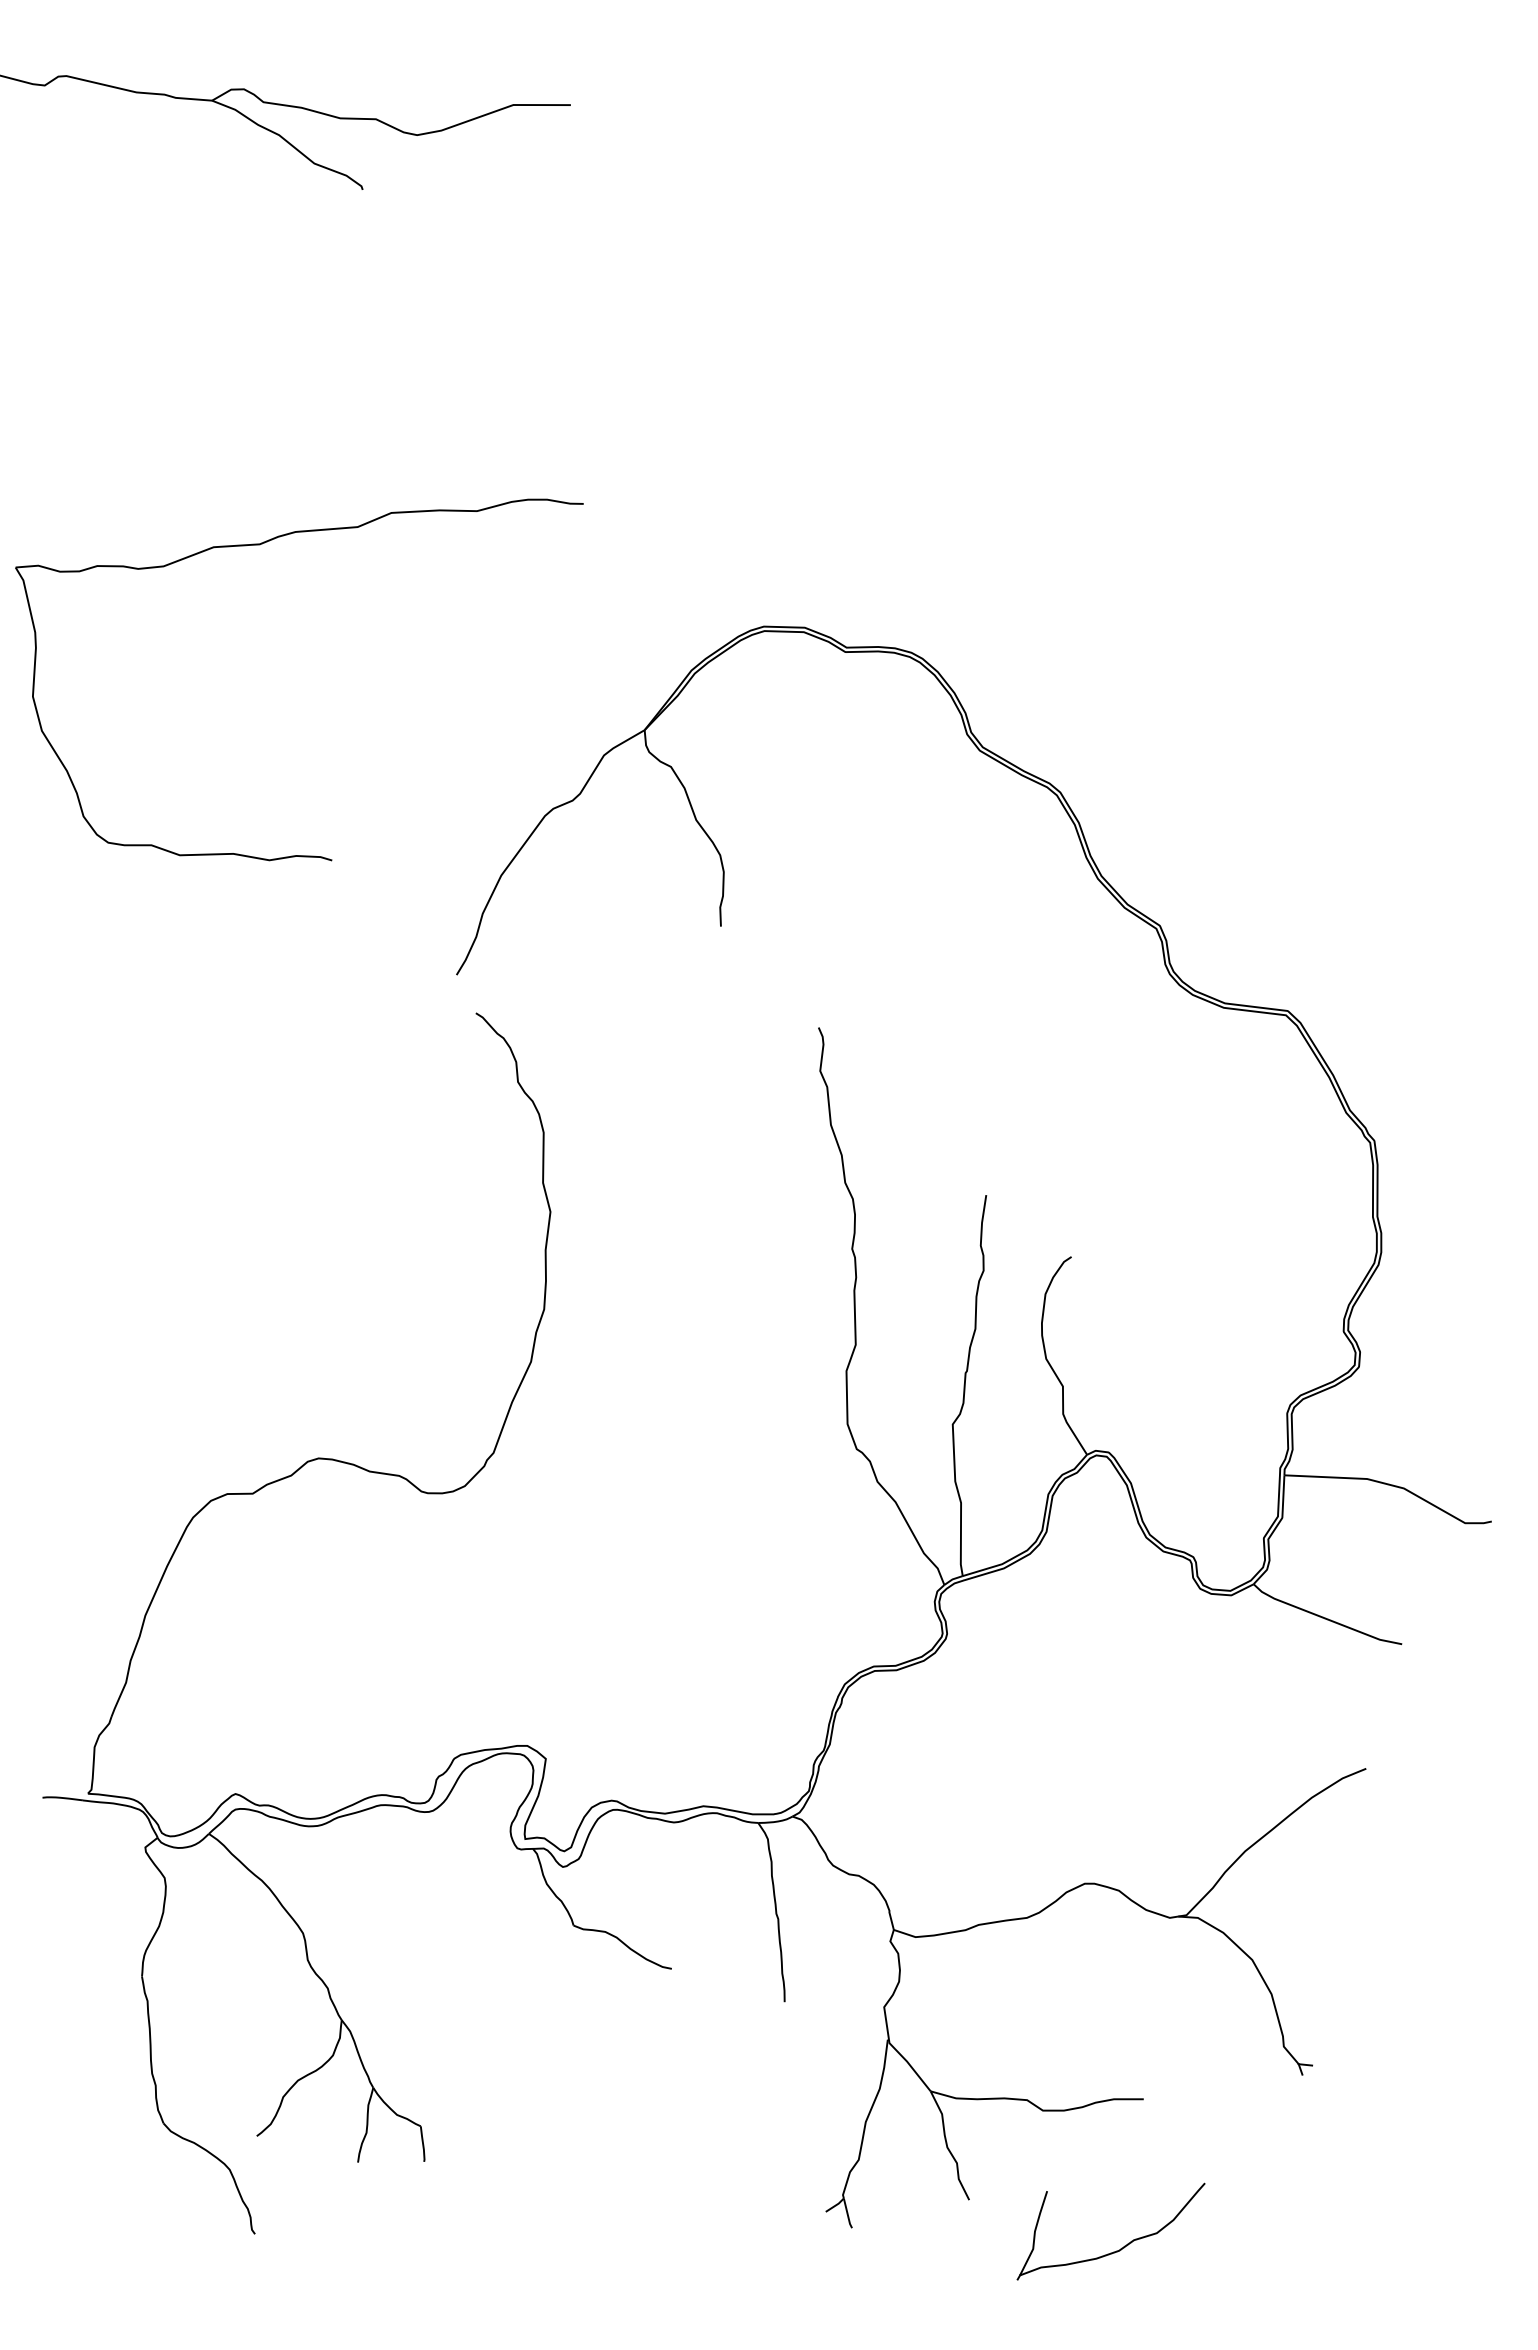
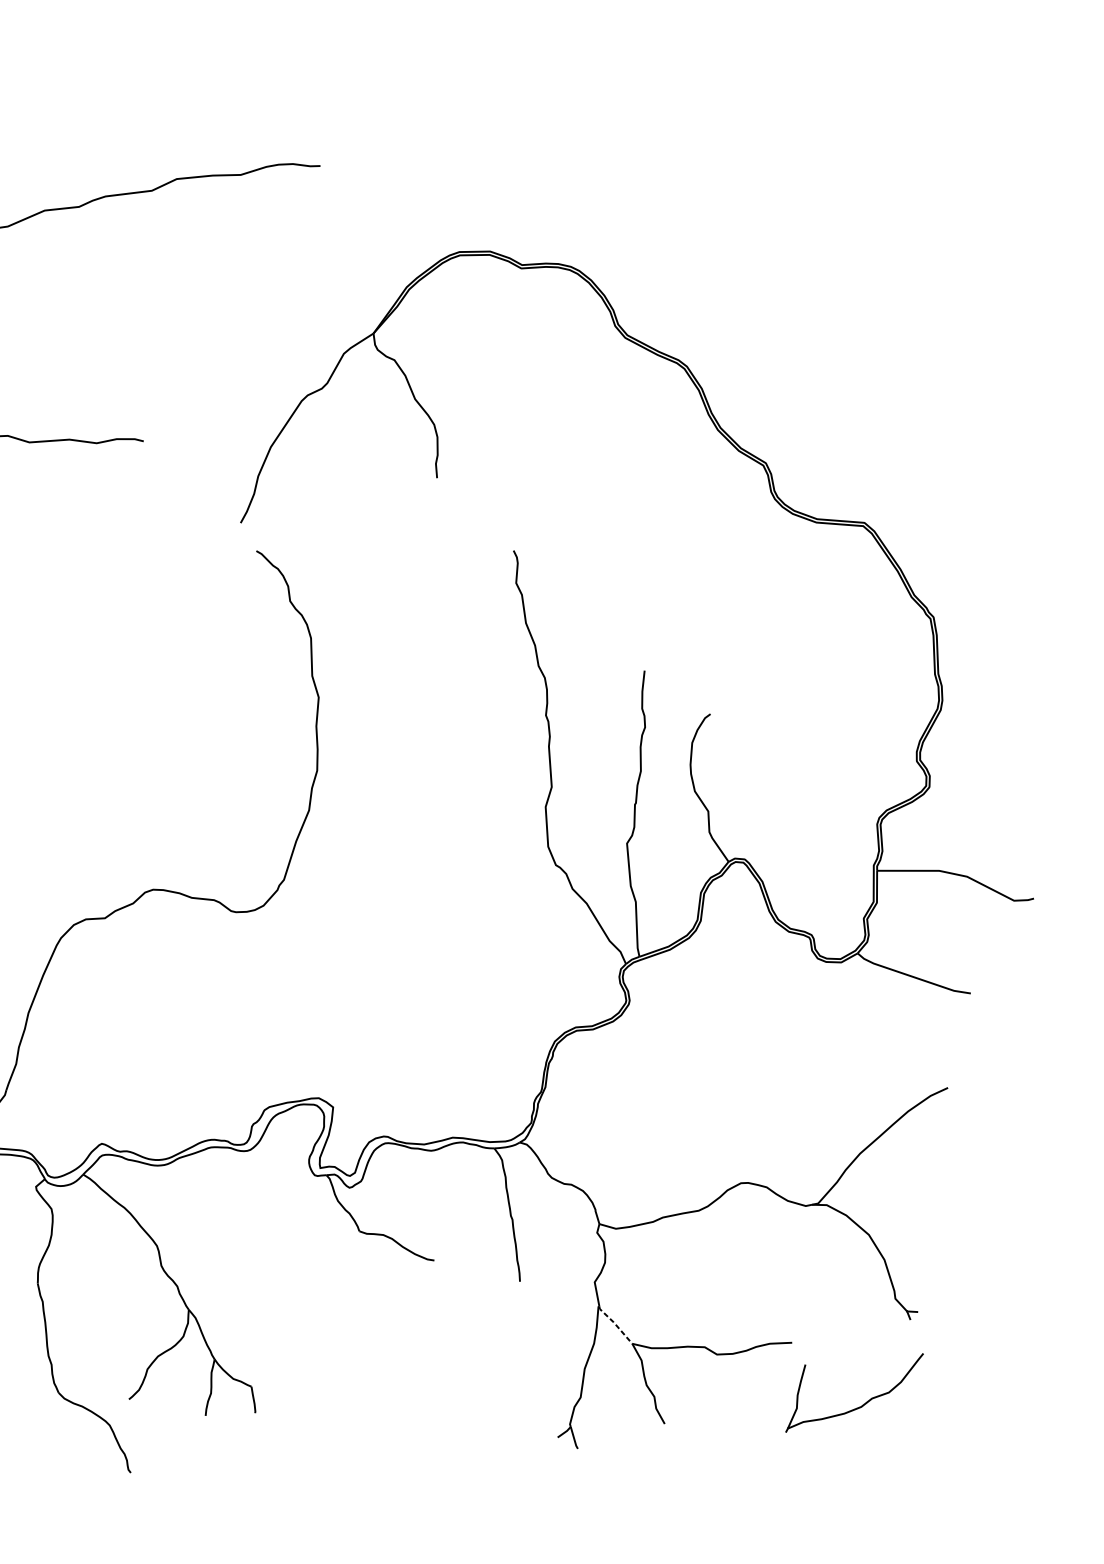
line: (909, 2064) -> (615, 1324), solid -> dashed
part: (1120, 2248) -> (862, 1405), moved

